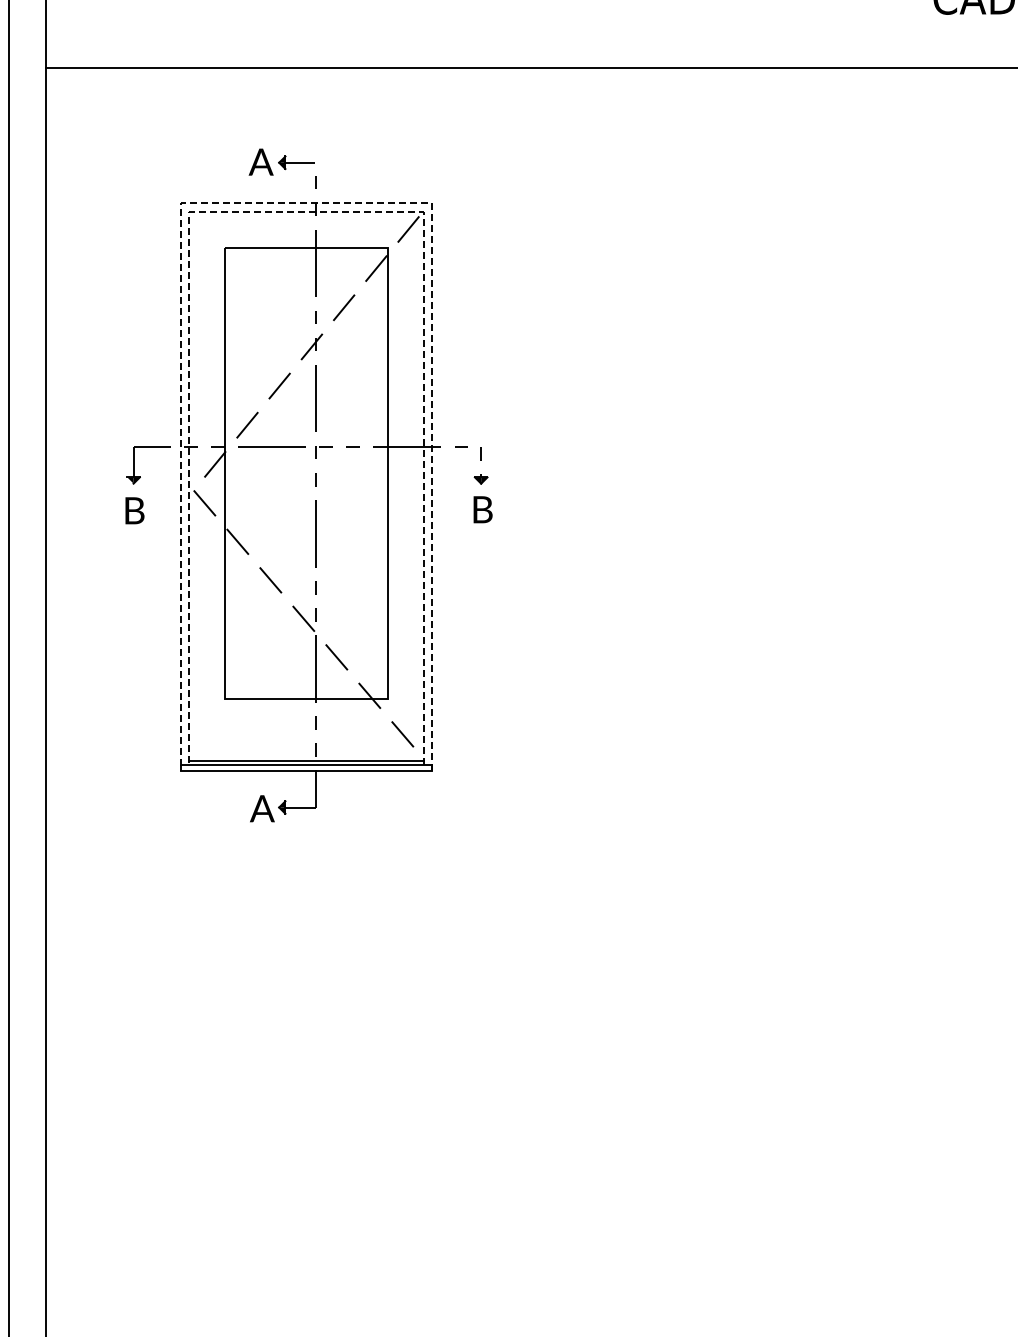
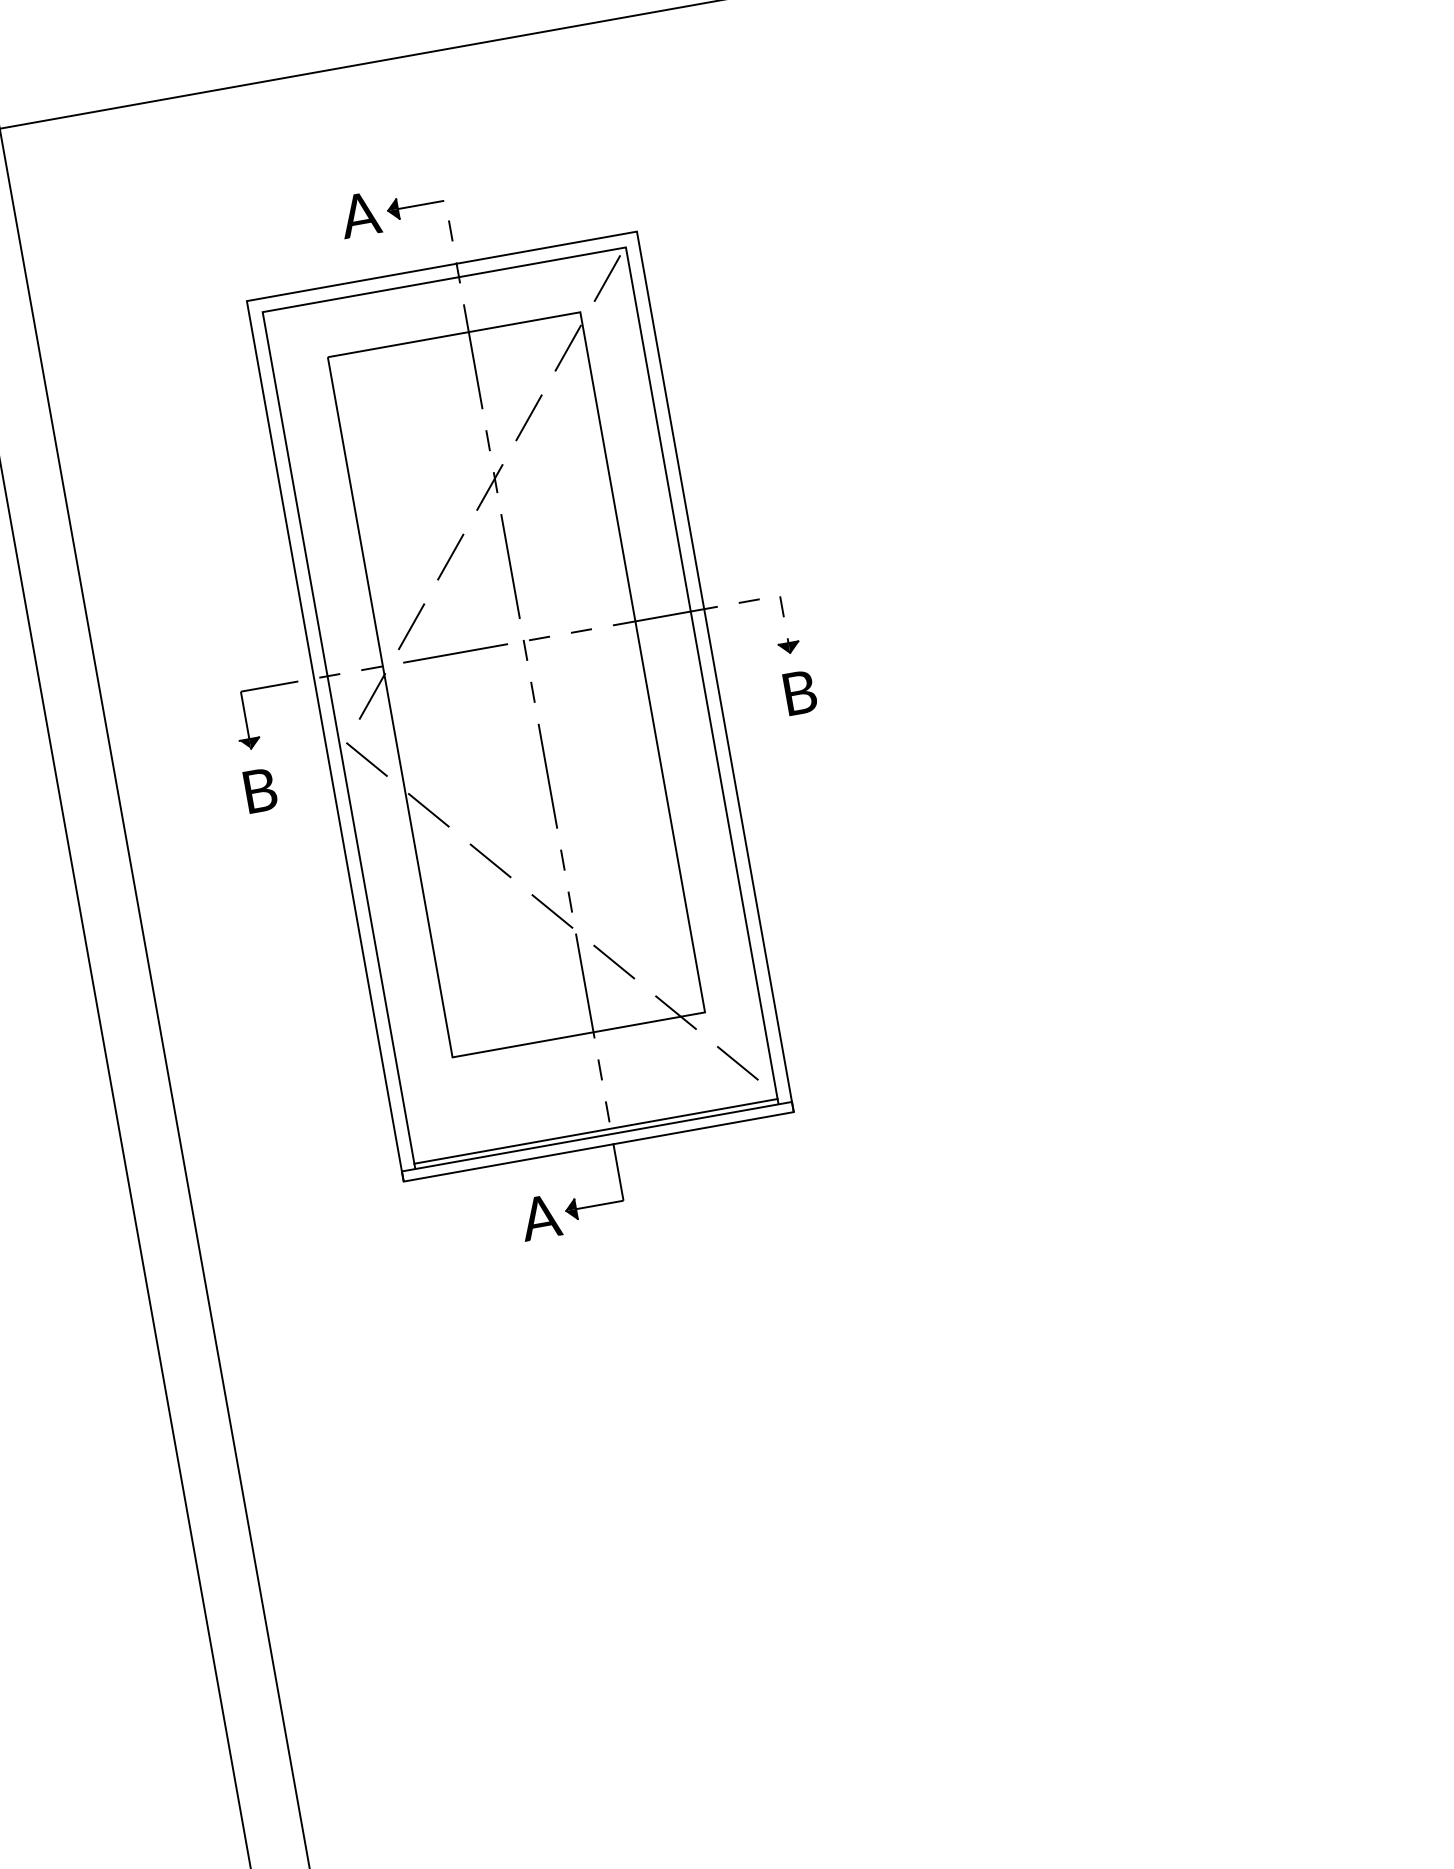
line: (306, 203) -> (441, 266), dashed -> solid
line: (306, 212) -> (444, 280), dashed -> solid

